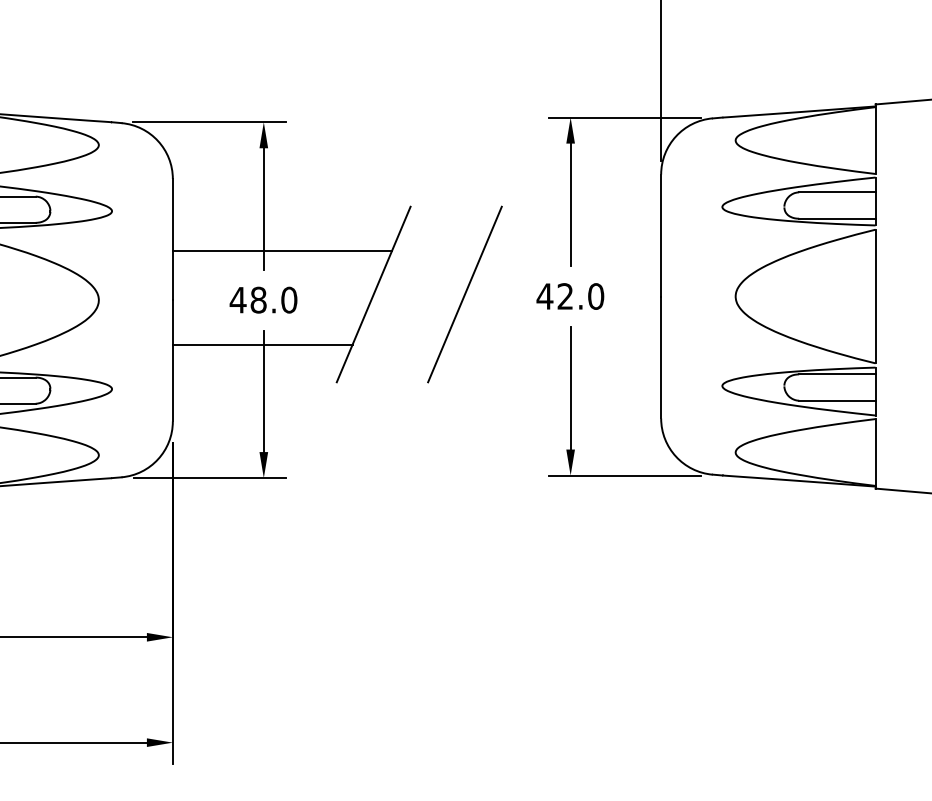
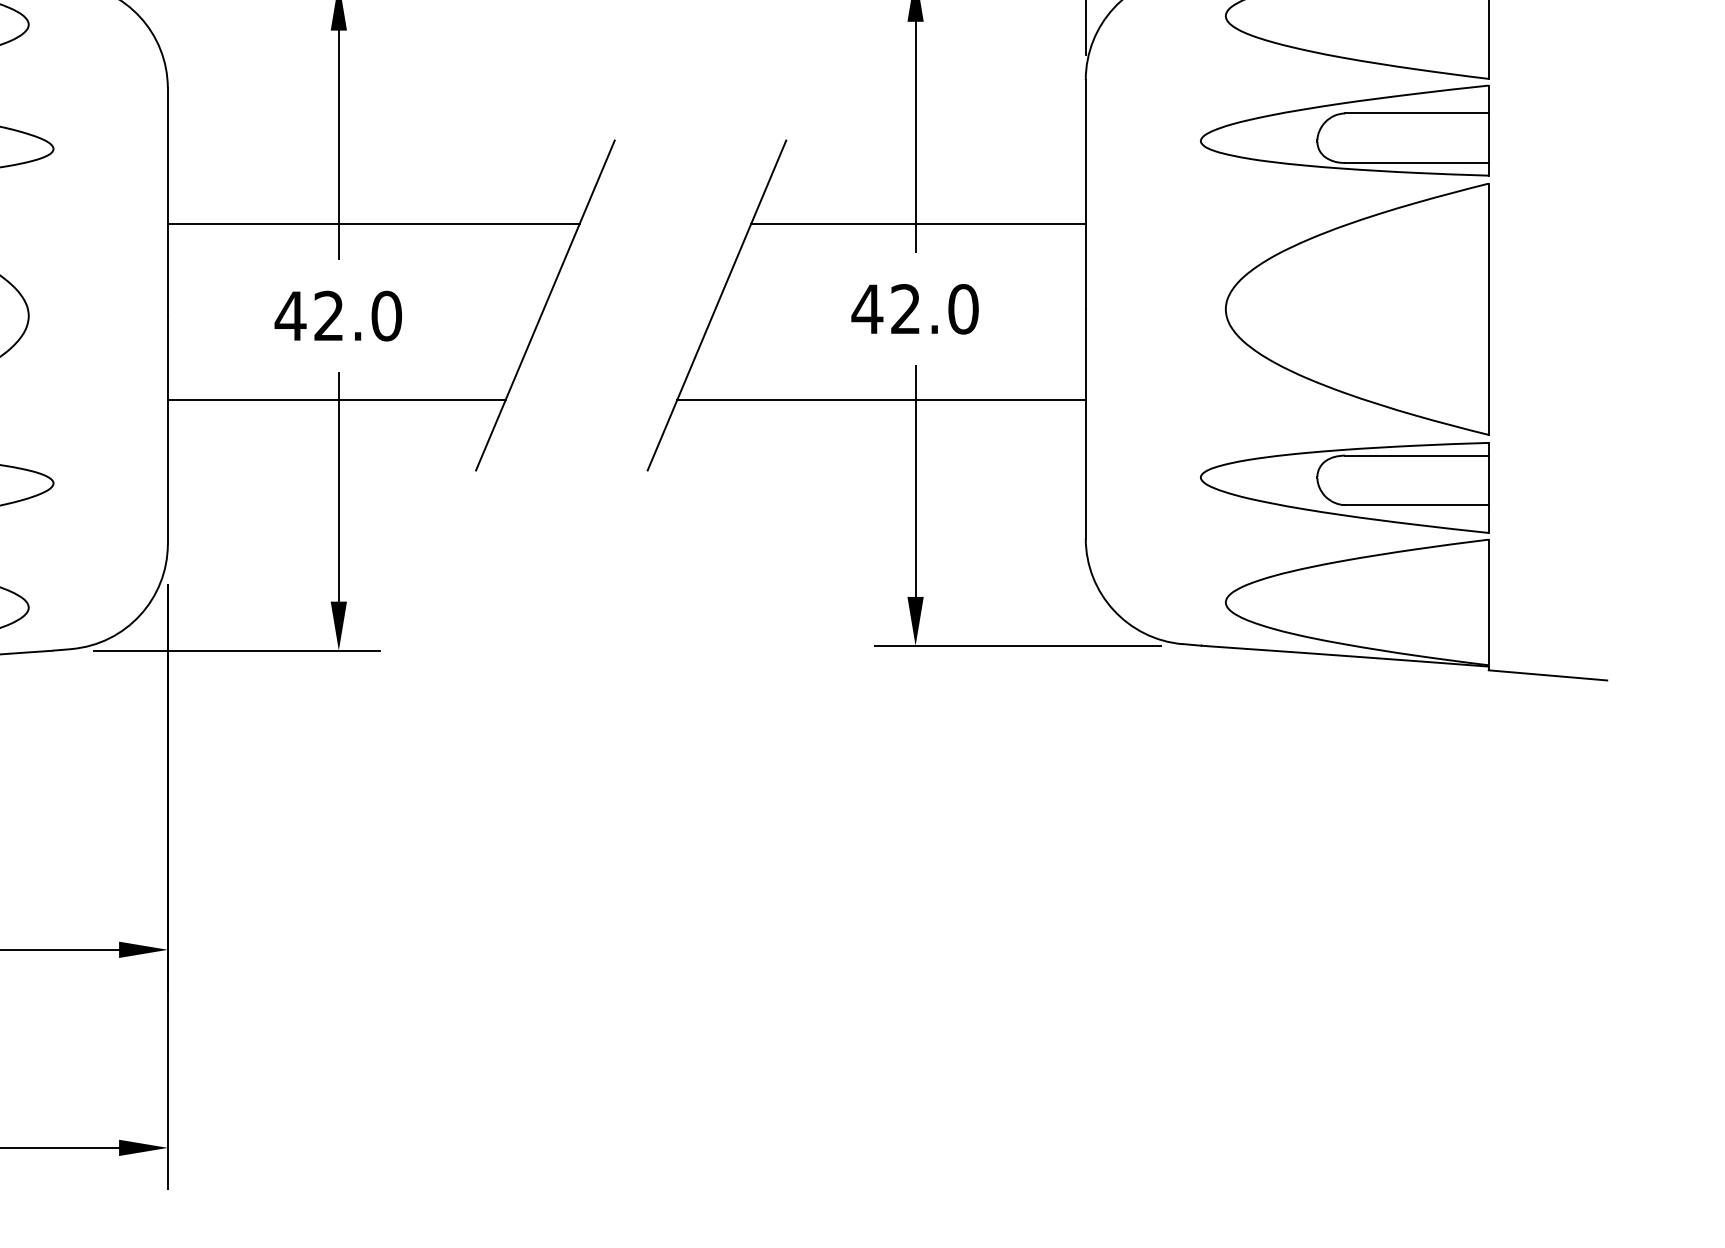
line: (572, 251) -> (919, 224), added
text: (258, 299) -> (328, 314), 48.0 -> 42.0
line: (552, 344) -> (881, 399), added

